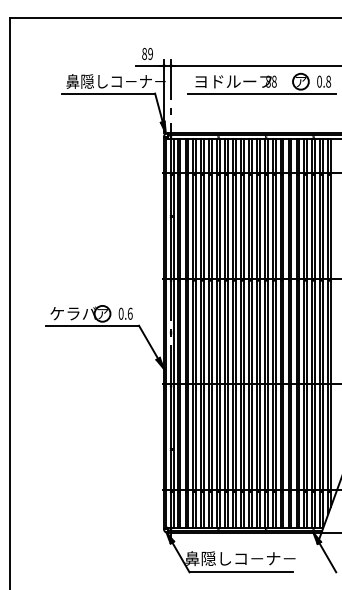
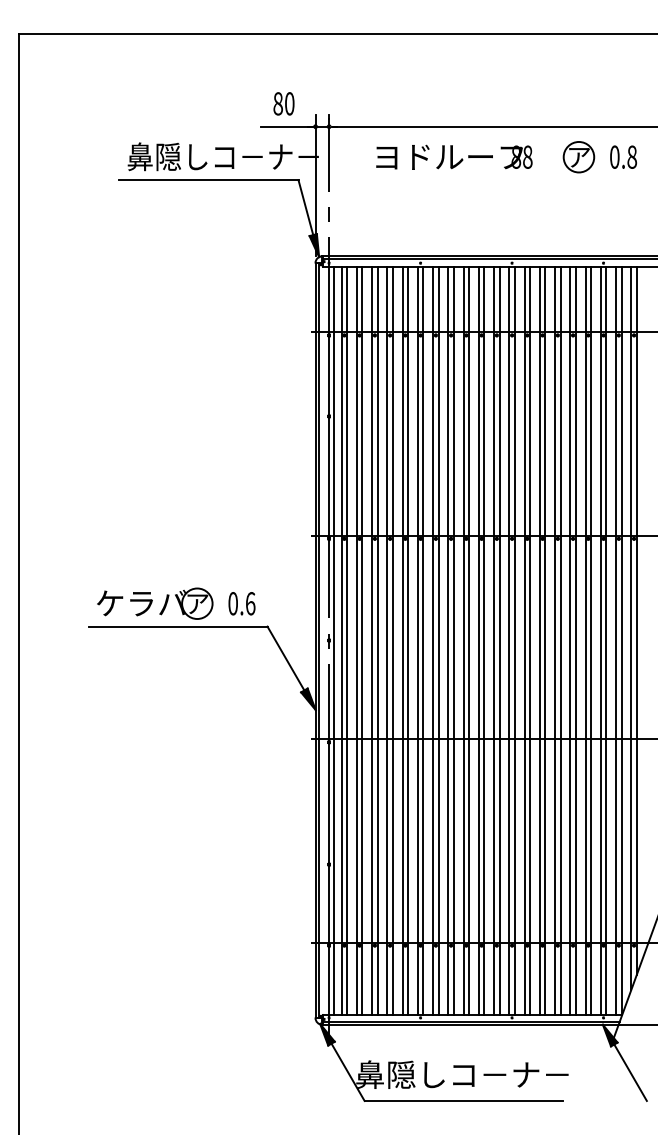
text: (150, 53) -> (289, 102), 89 -> 80
line: (261, 93) -> (503, 179), removed

